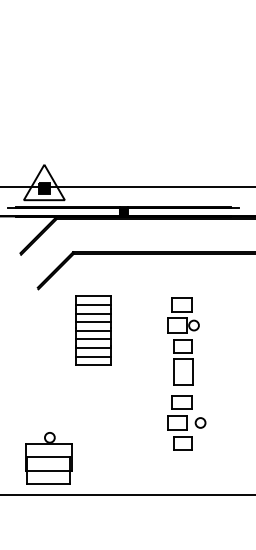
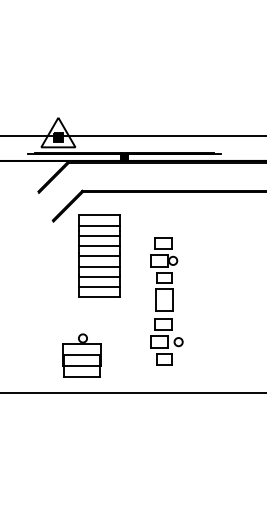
part: (93, 329) -> (99, 255), size x1.43
part: (186, 374) -> (166, 301), moved
part: (48, 458) -> (81, 355), moved

